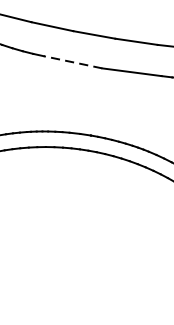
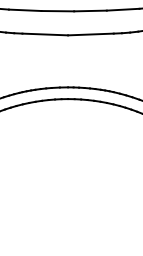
line: (73, 62) -> (45, 34), dashed -> solid

